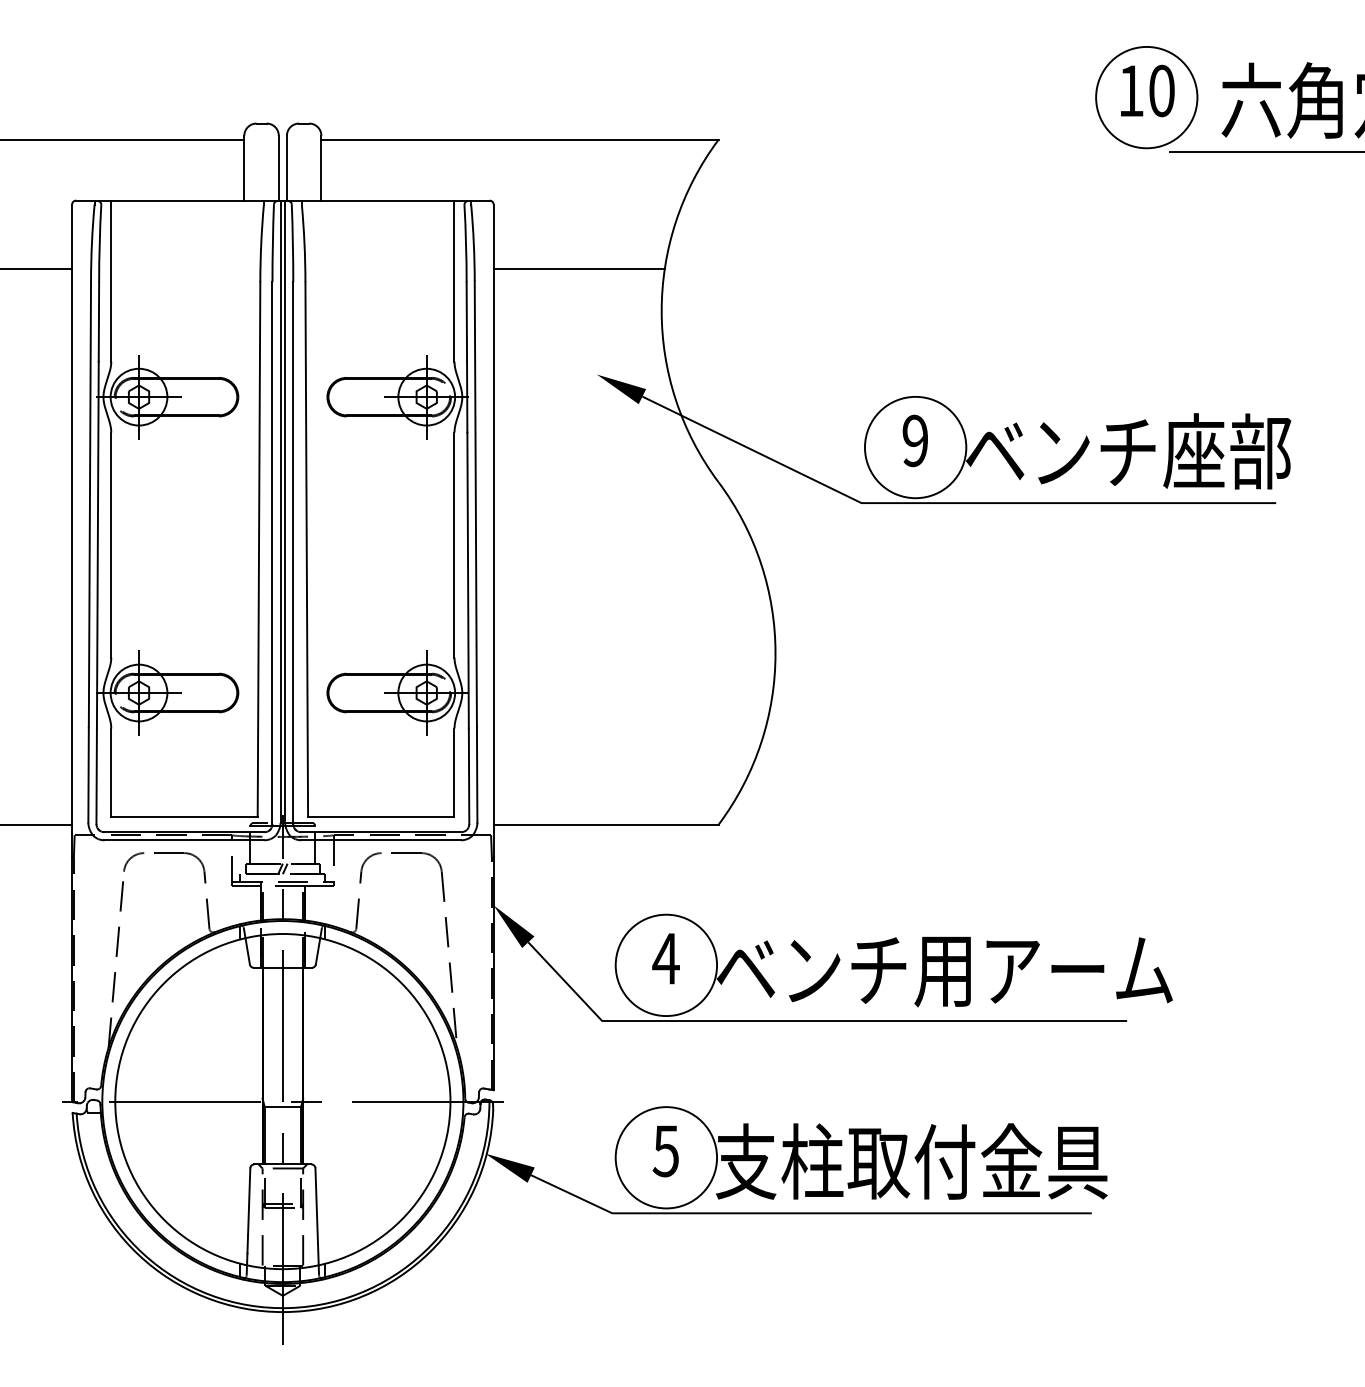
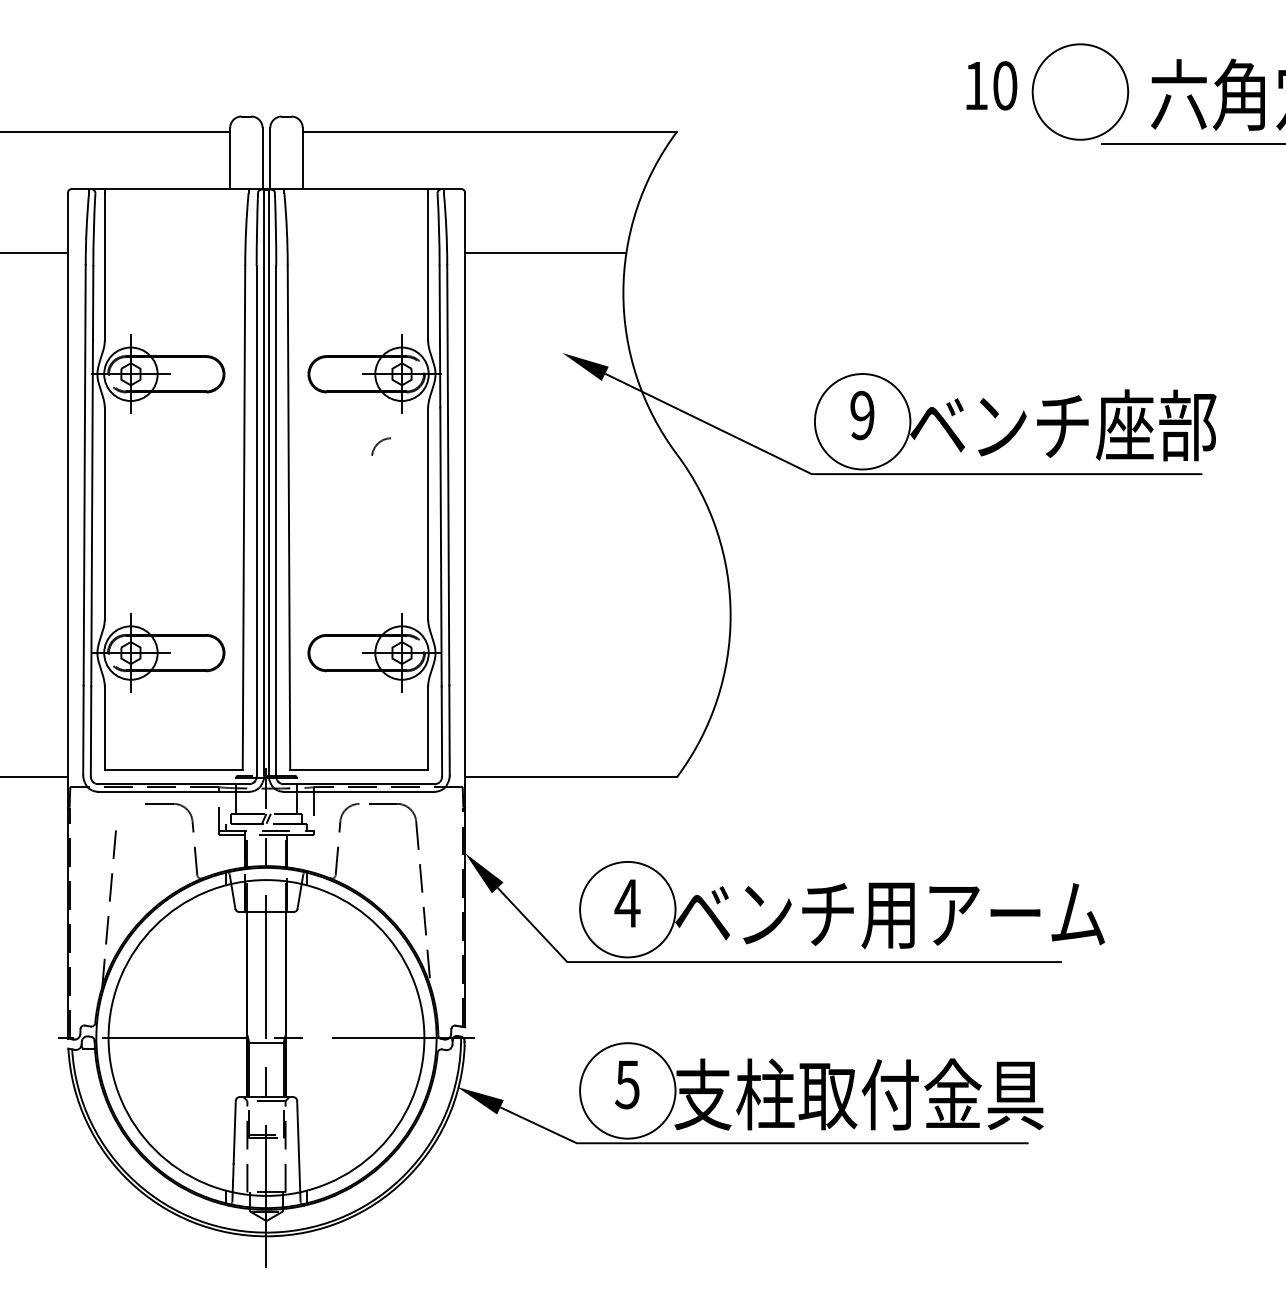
text: (1147, 90) -> (991, 85), moved
arc: (132, 858) -> (380, 443), moved

